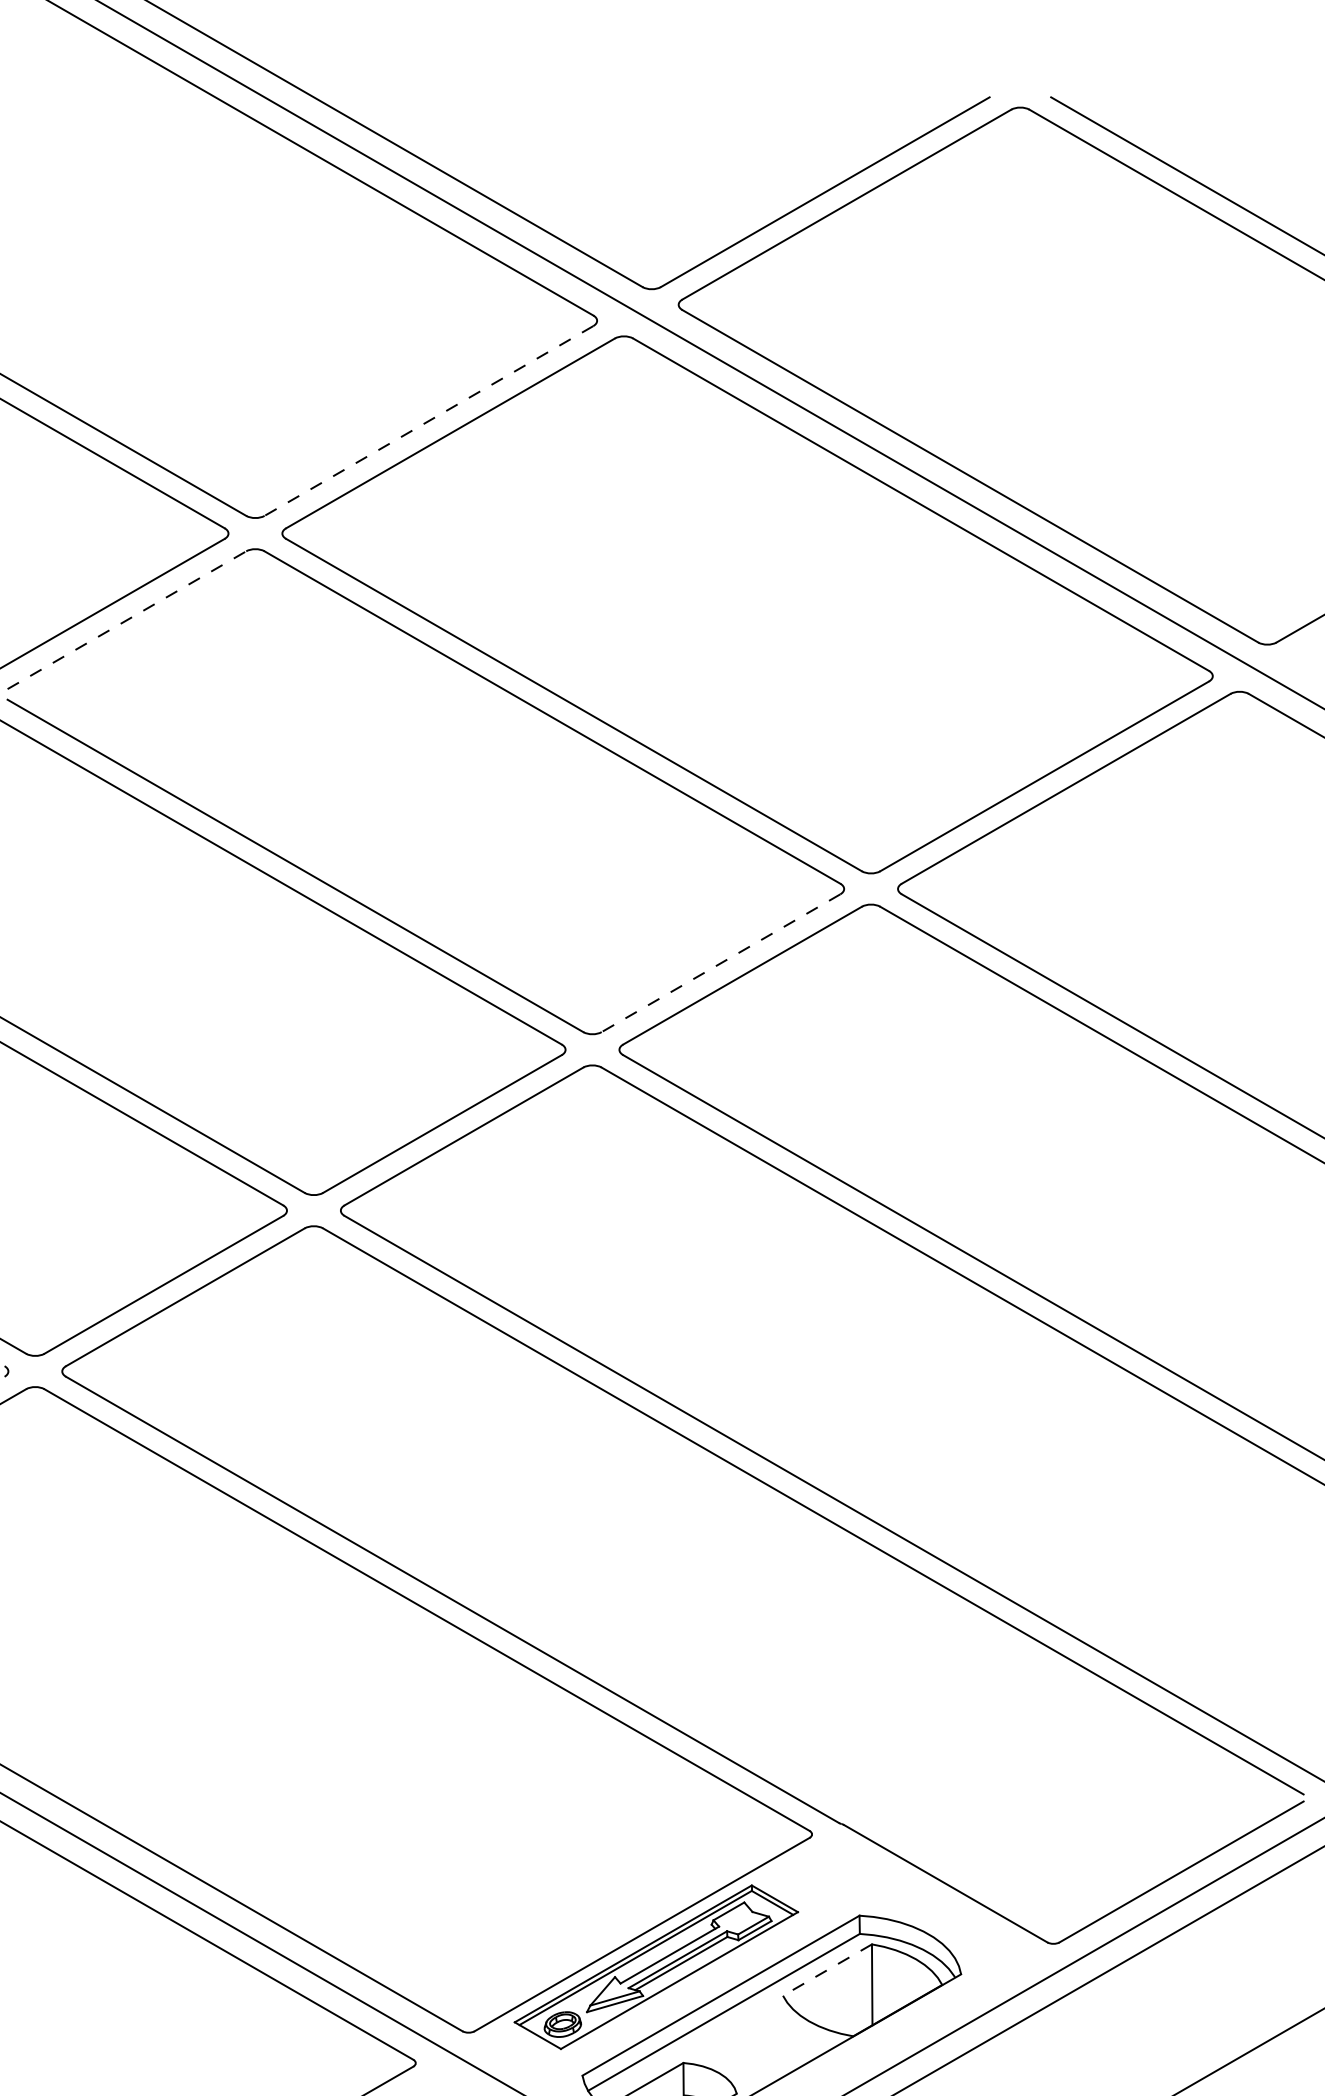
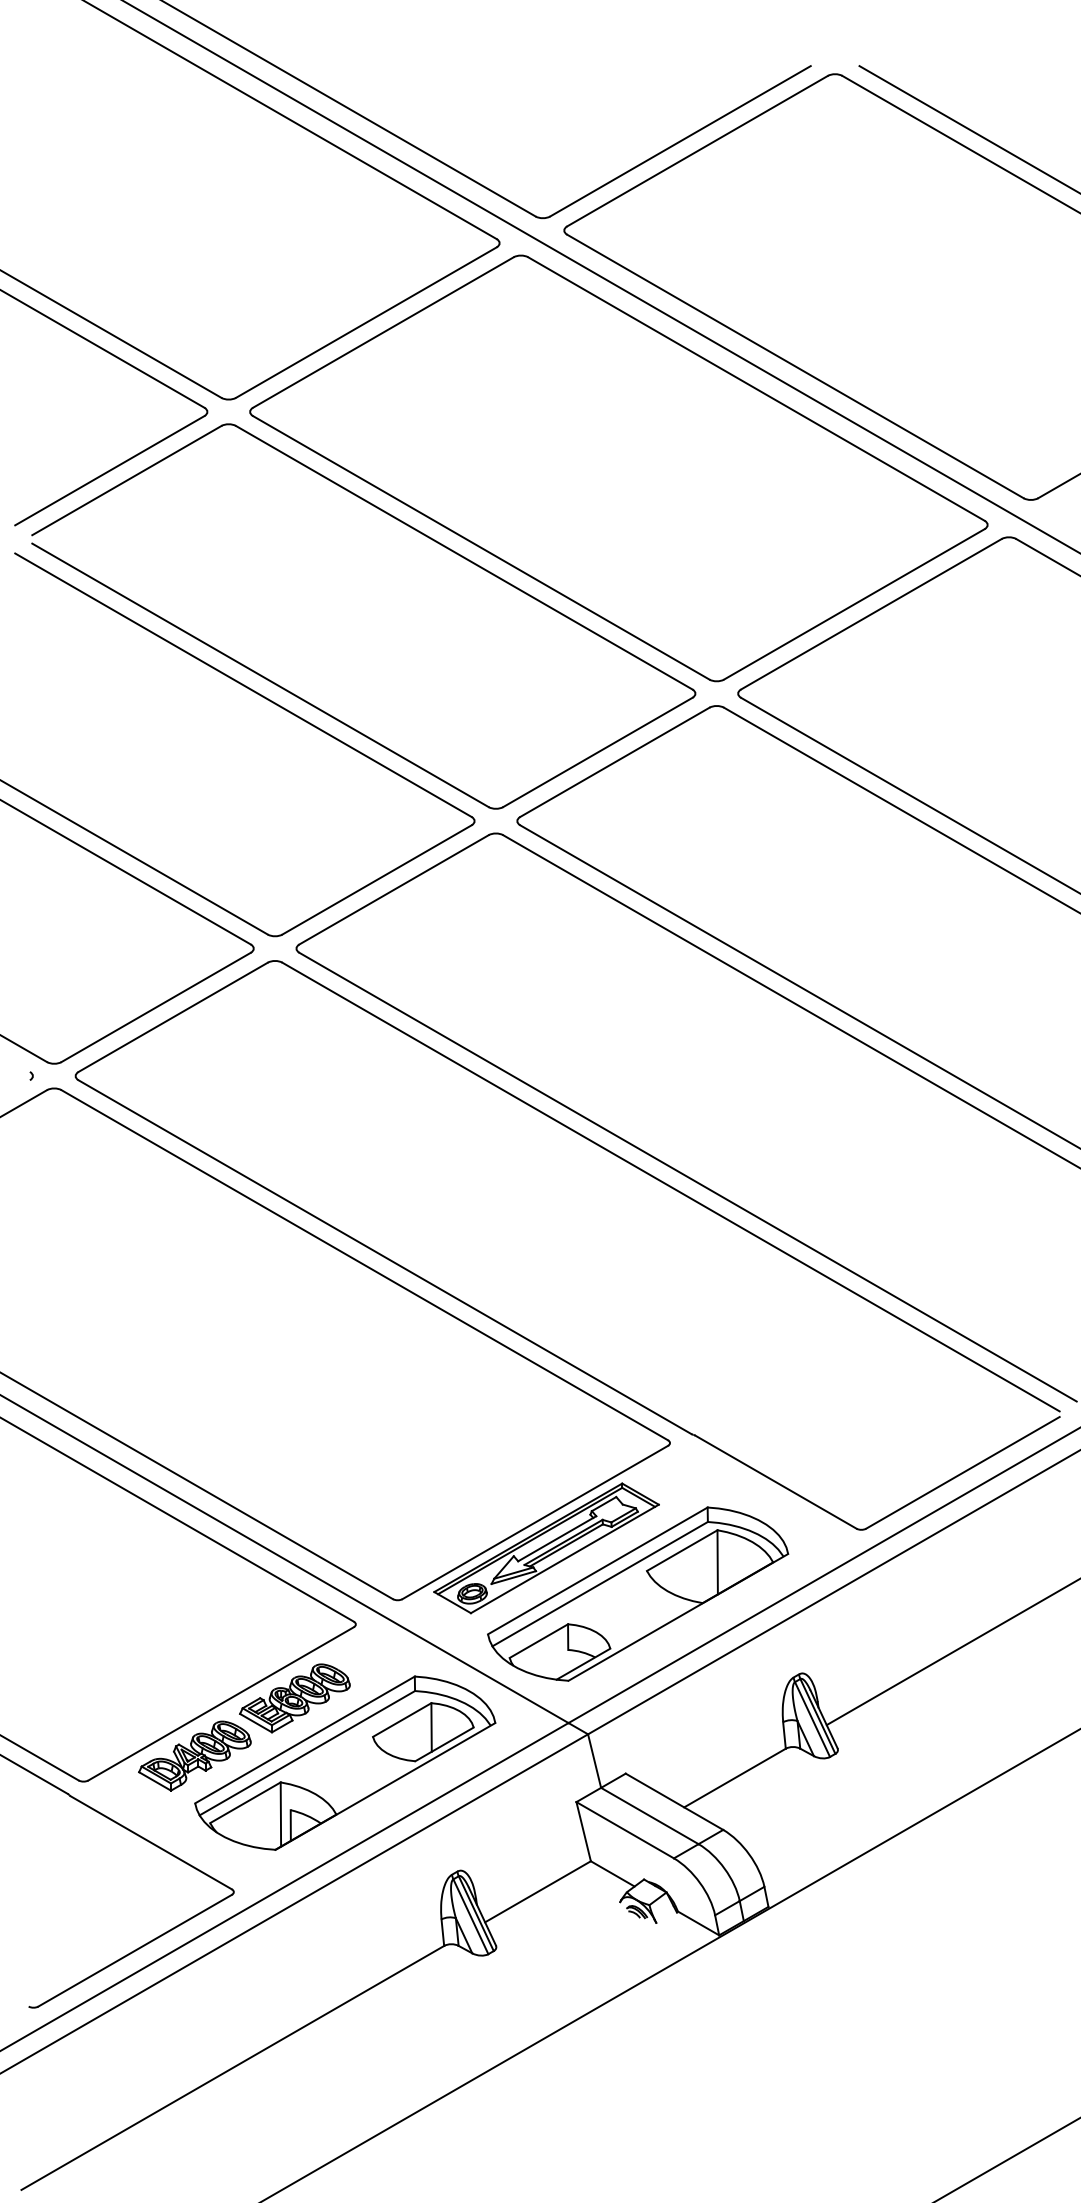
line: (427, 420) -> (365, 322), dashed -> solid
line: (127, 620) -> (127, 480), dashed -> solid
line: (720, 963) -> (597, 752), dashed -> solid
line: (827, 1969) -> (682, 1550), dashed -> solid

